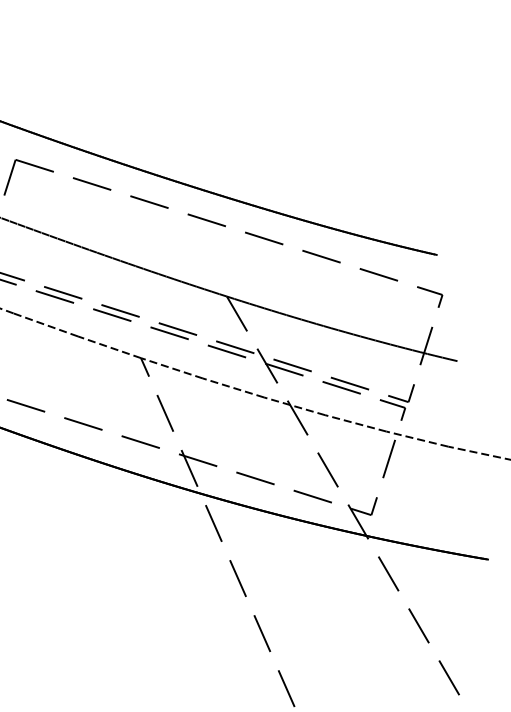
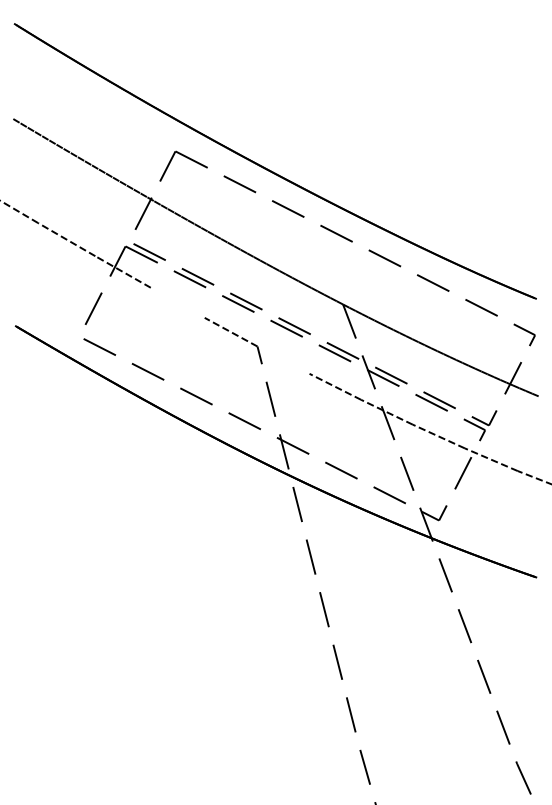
line: (45, 324) -> (177, 302), removed
line: (171, 367) -> (283, 359), removed

